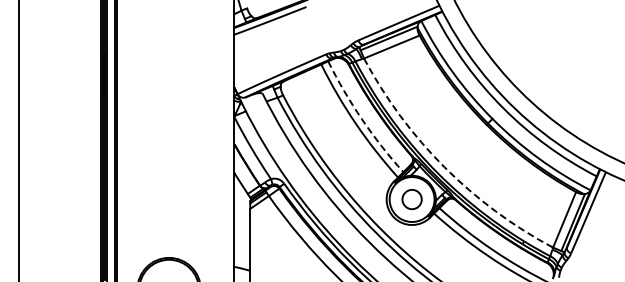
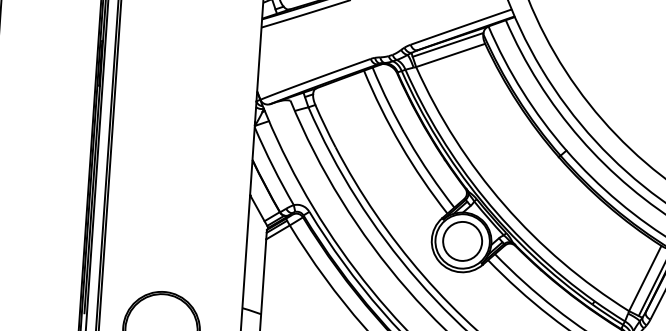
arc: (362, 119) -> (409, 140), dashed -> solid
arc: (444, 167) -> (504, 205), dashed -> solid
circle: (412, 199) -> (463, 241), size x1.67

